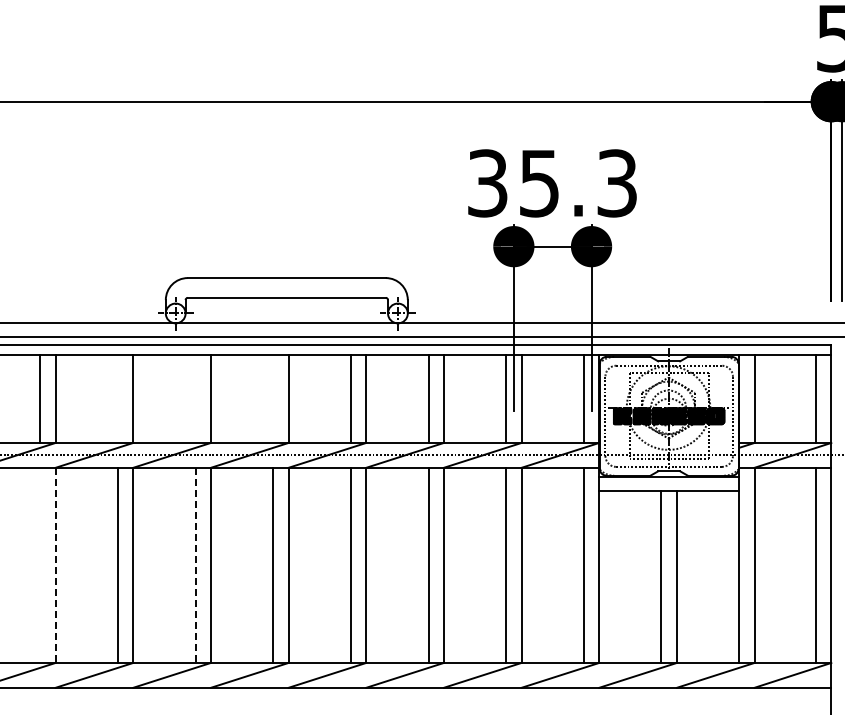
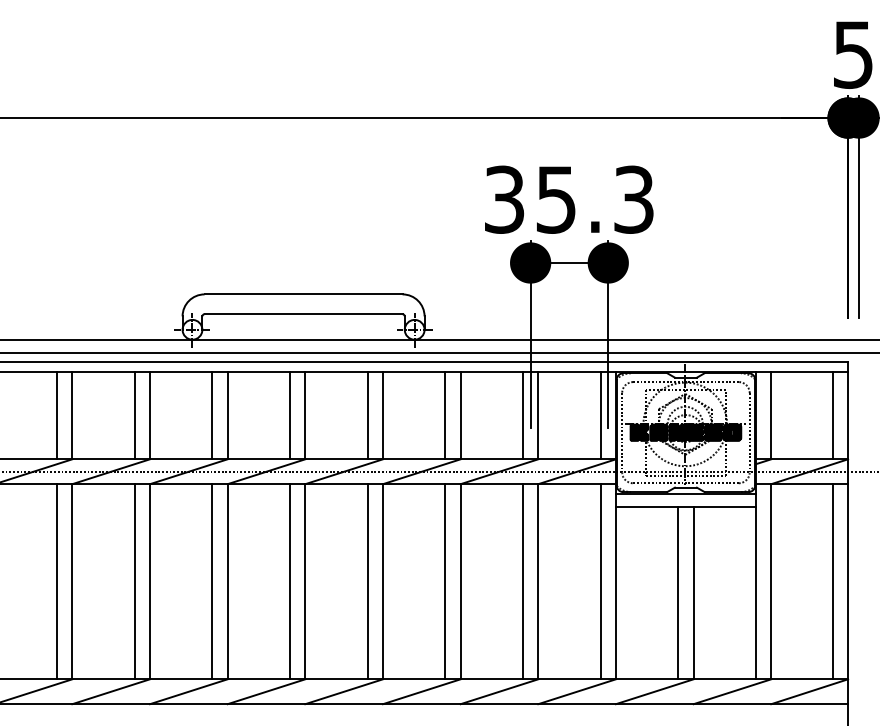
line: (117, 399) -> (134, 415), added
line: (195, 399) -> (212, 415), added
line: (272, 399) -> (289, 415), added
line: (39, 565) -> (56, 581), added
line: (55, 565) -> (72, 581), dashed -> solid
line: (195, 565) -> (212, 581), dashed -> solid

